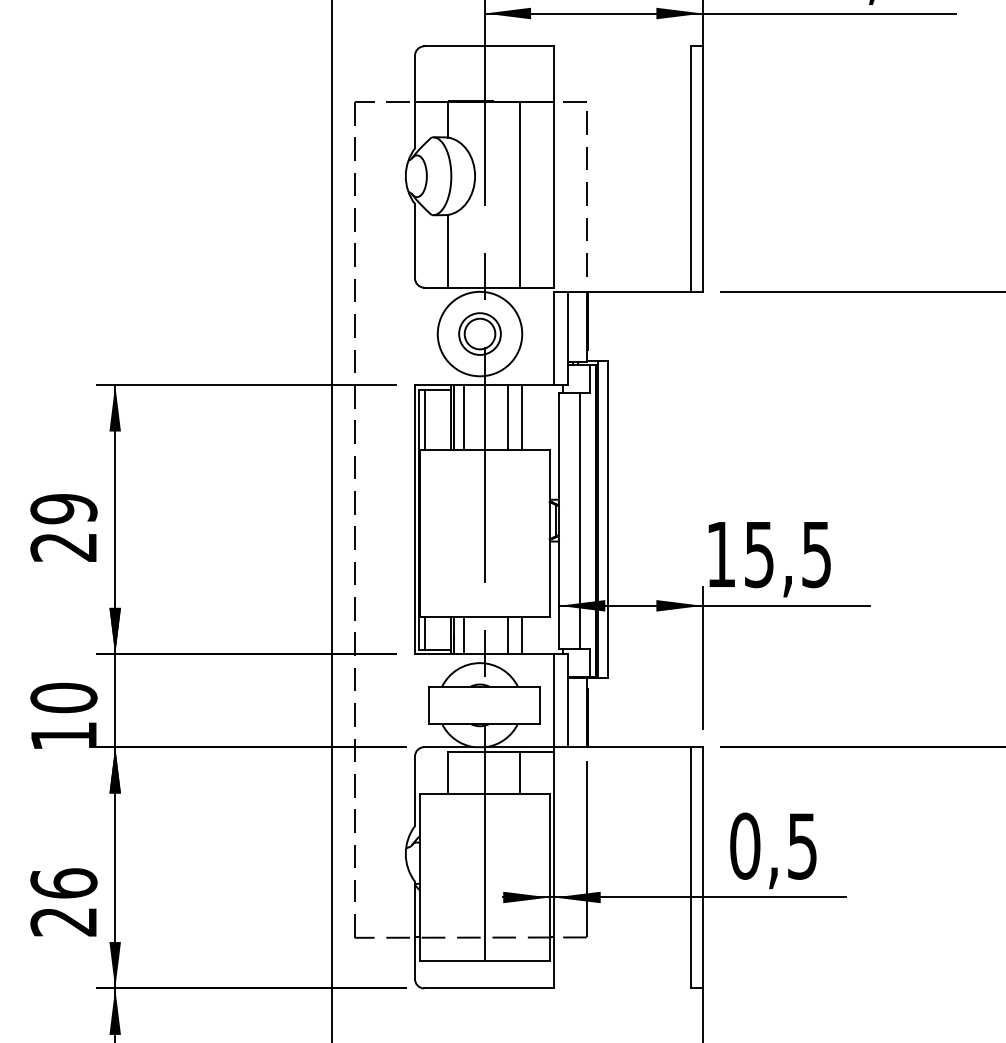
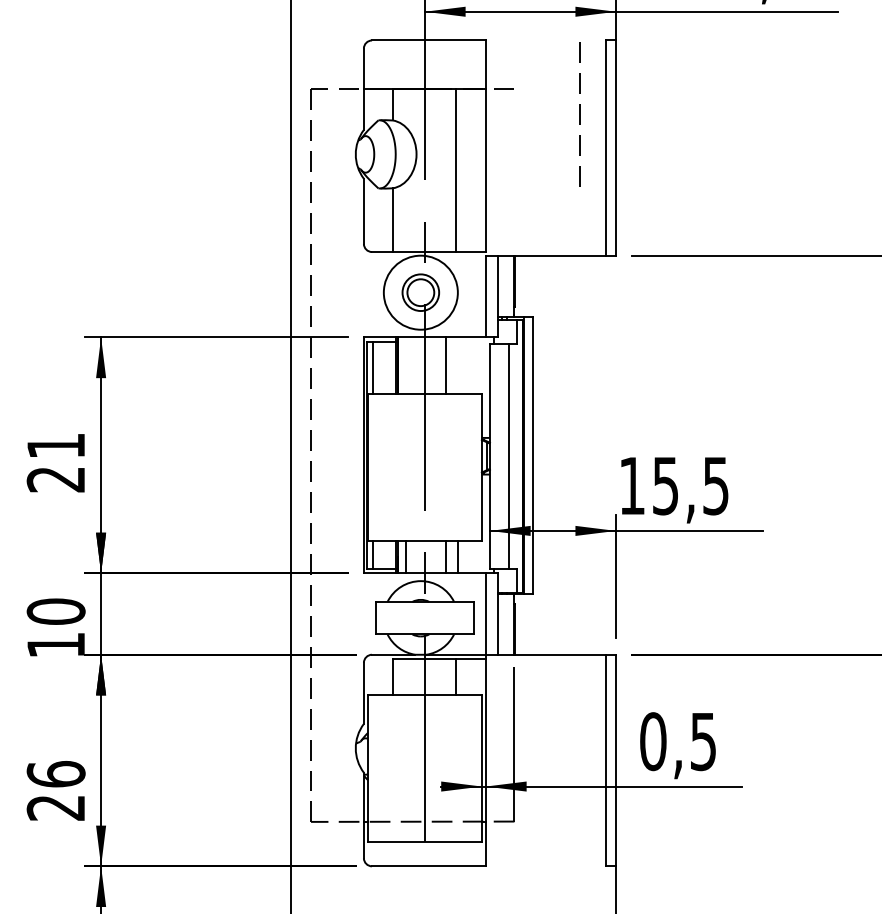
line: (586, 193) -> (579, 114), moved
line: (463, 417) -> (406, 365), removed
line: (521, 417) -> (457, 365), removed
text: (63, 509) -> (55, 446), 29 -> 21

